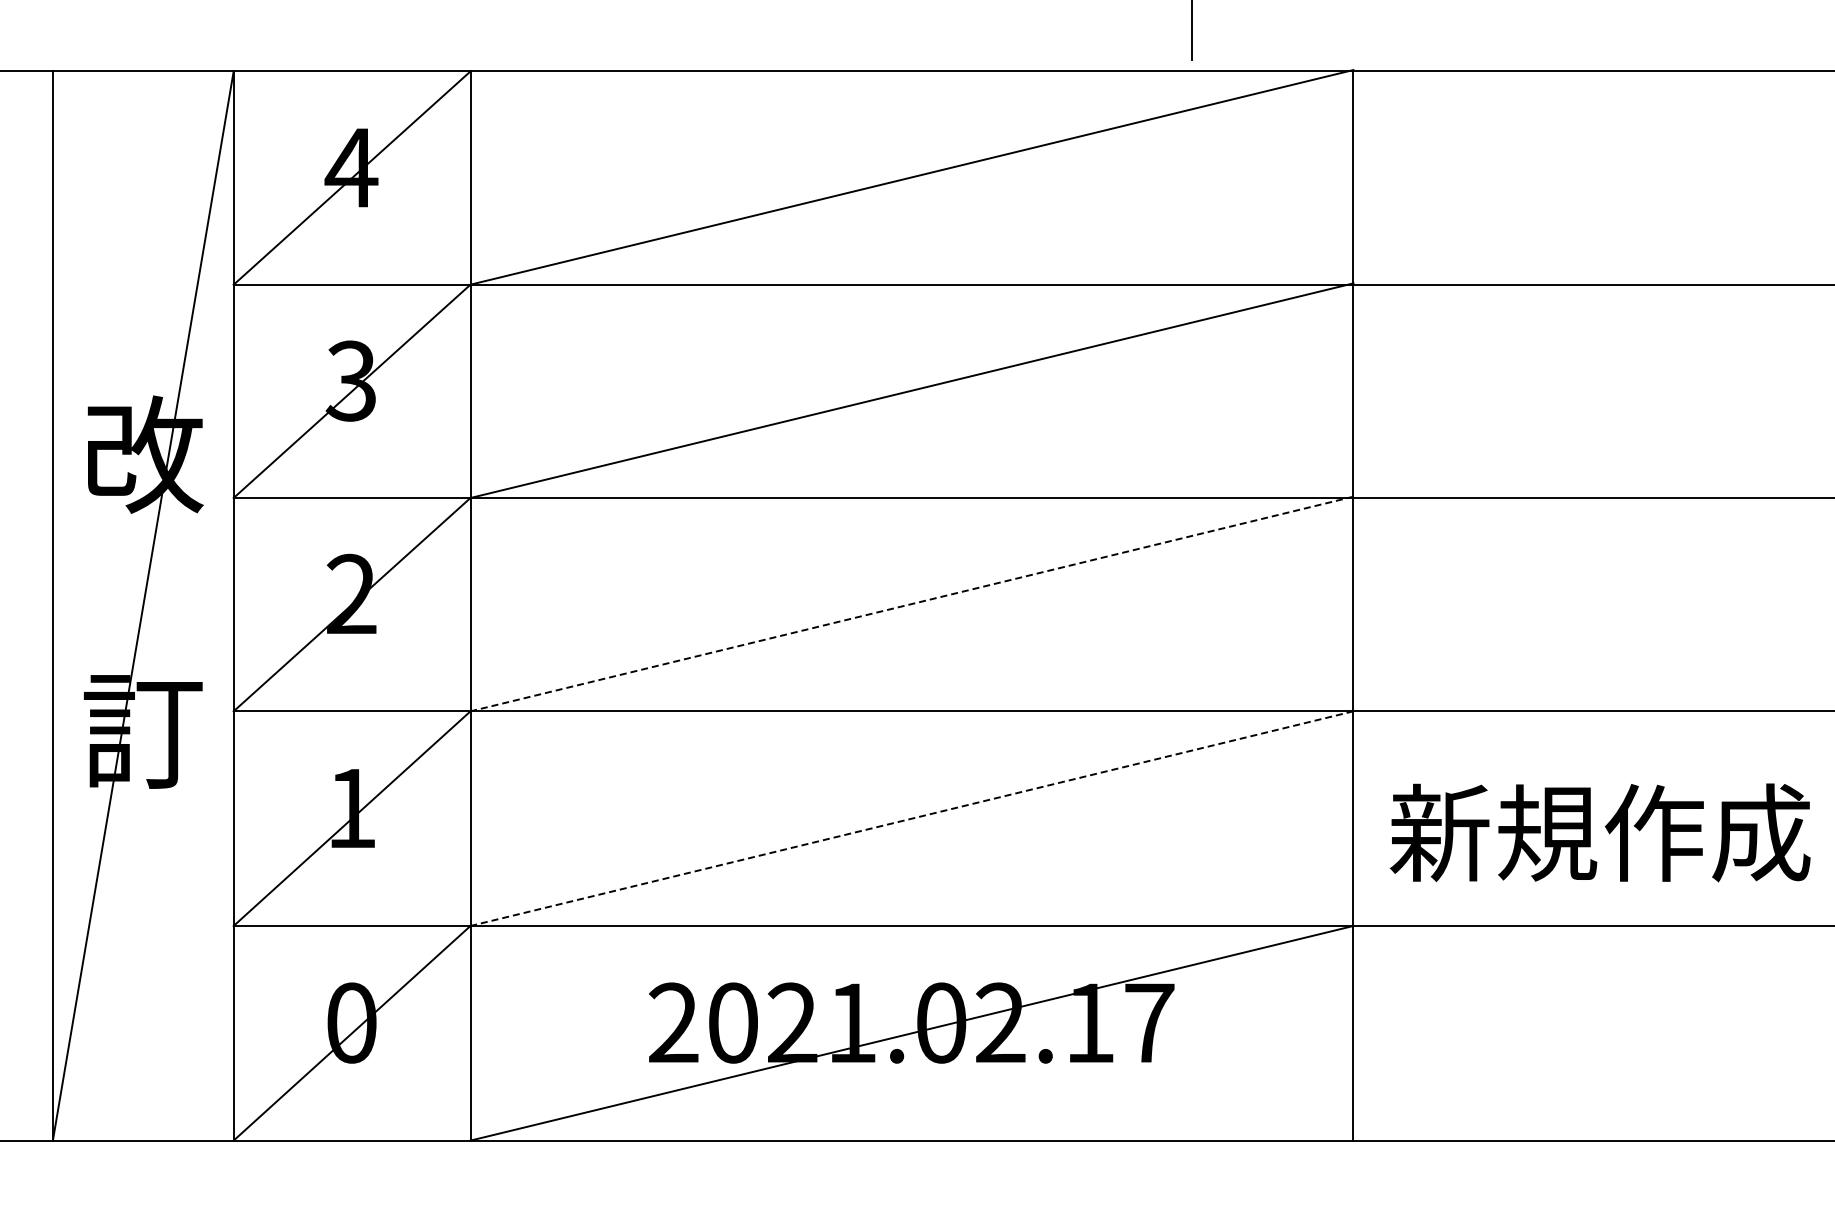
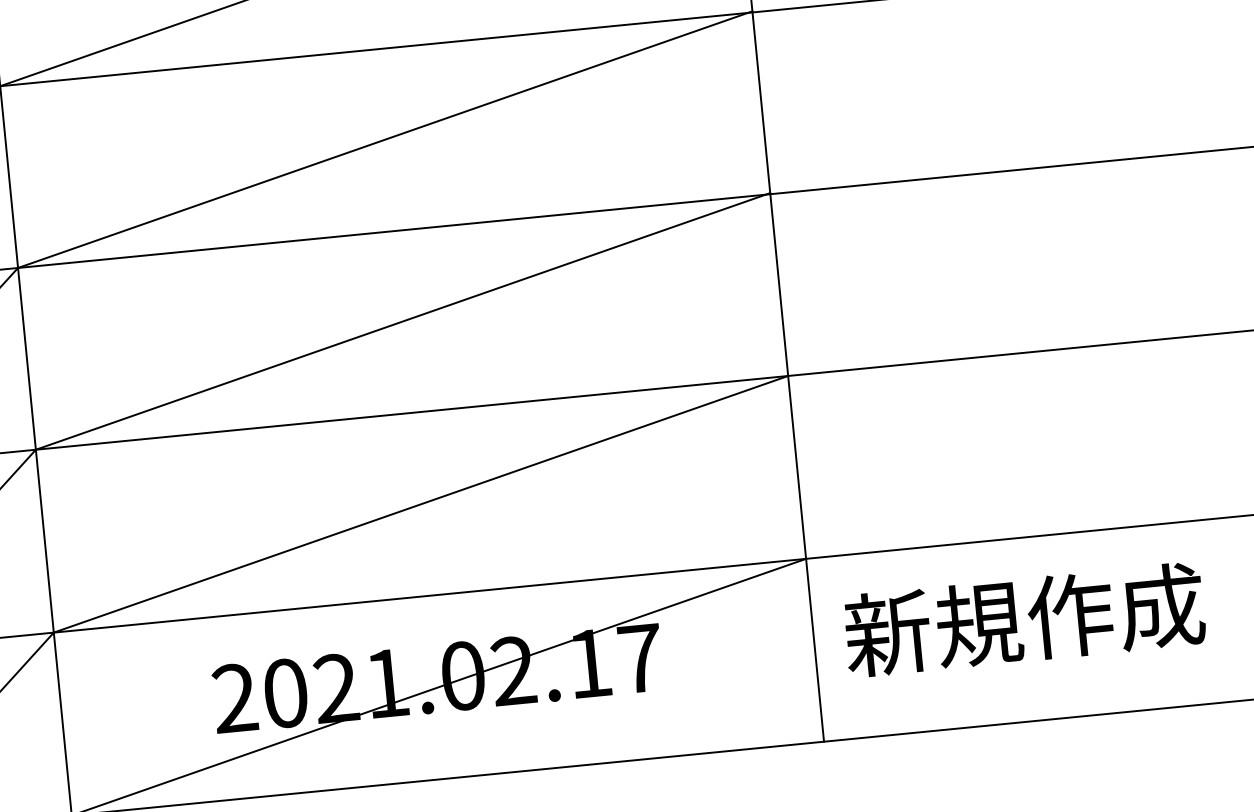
line: (911, 604) -> (402, 321), dashed -> solid
line: (911, 818) -> (420, 504), dashed -> solid
text: (1599, 832) -> (1023, 619), moved

